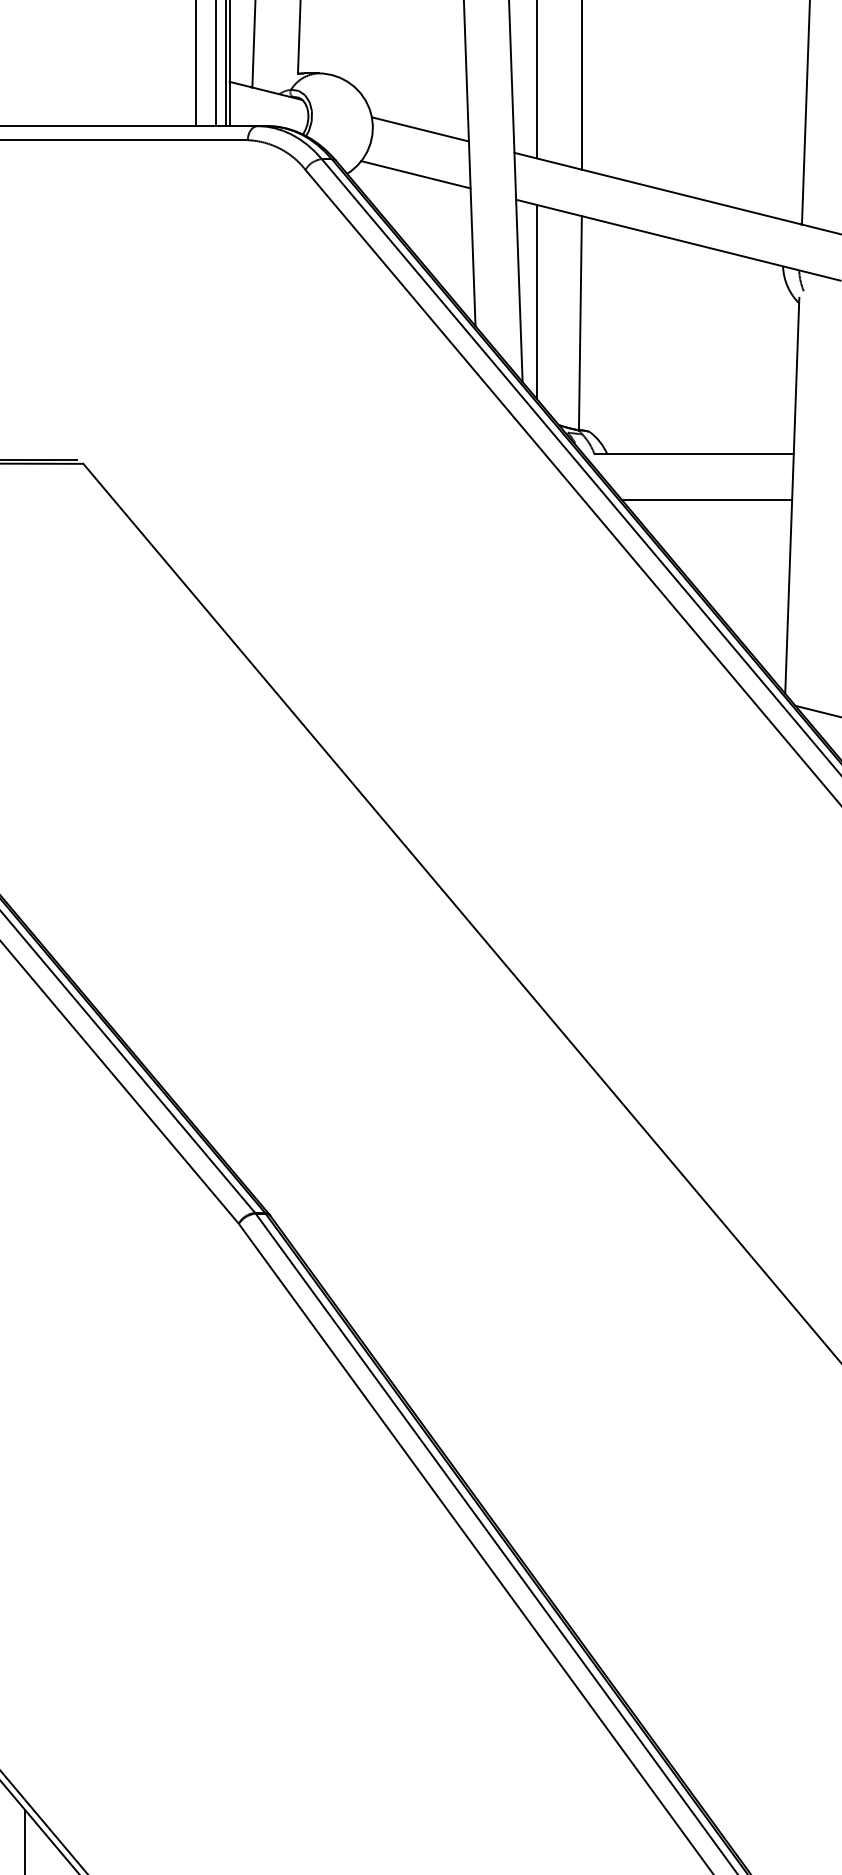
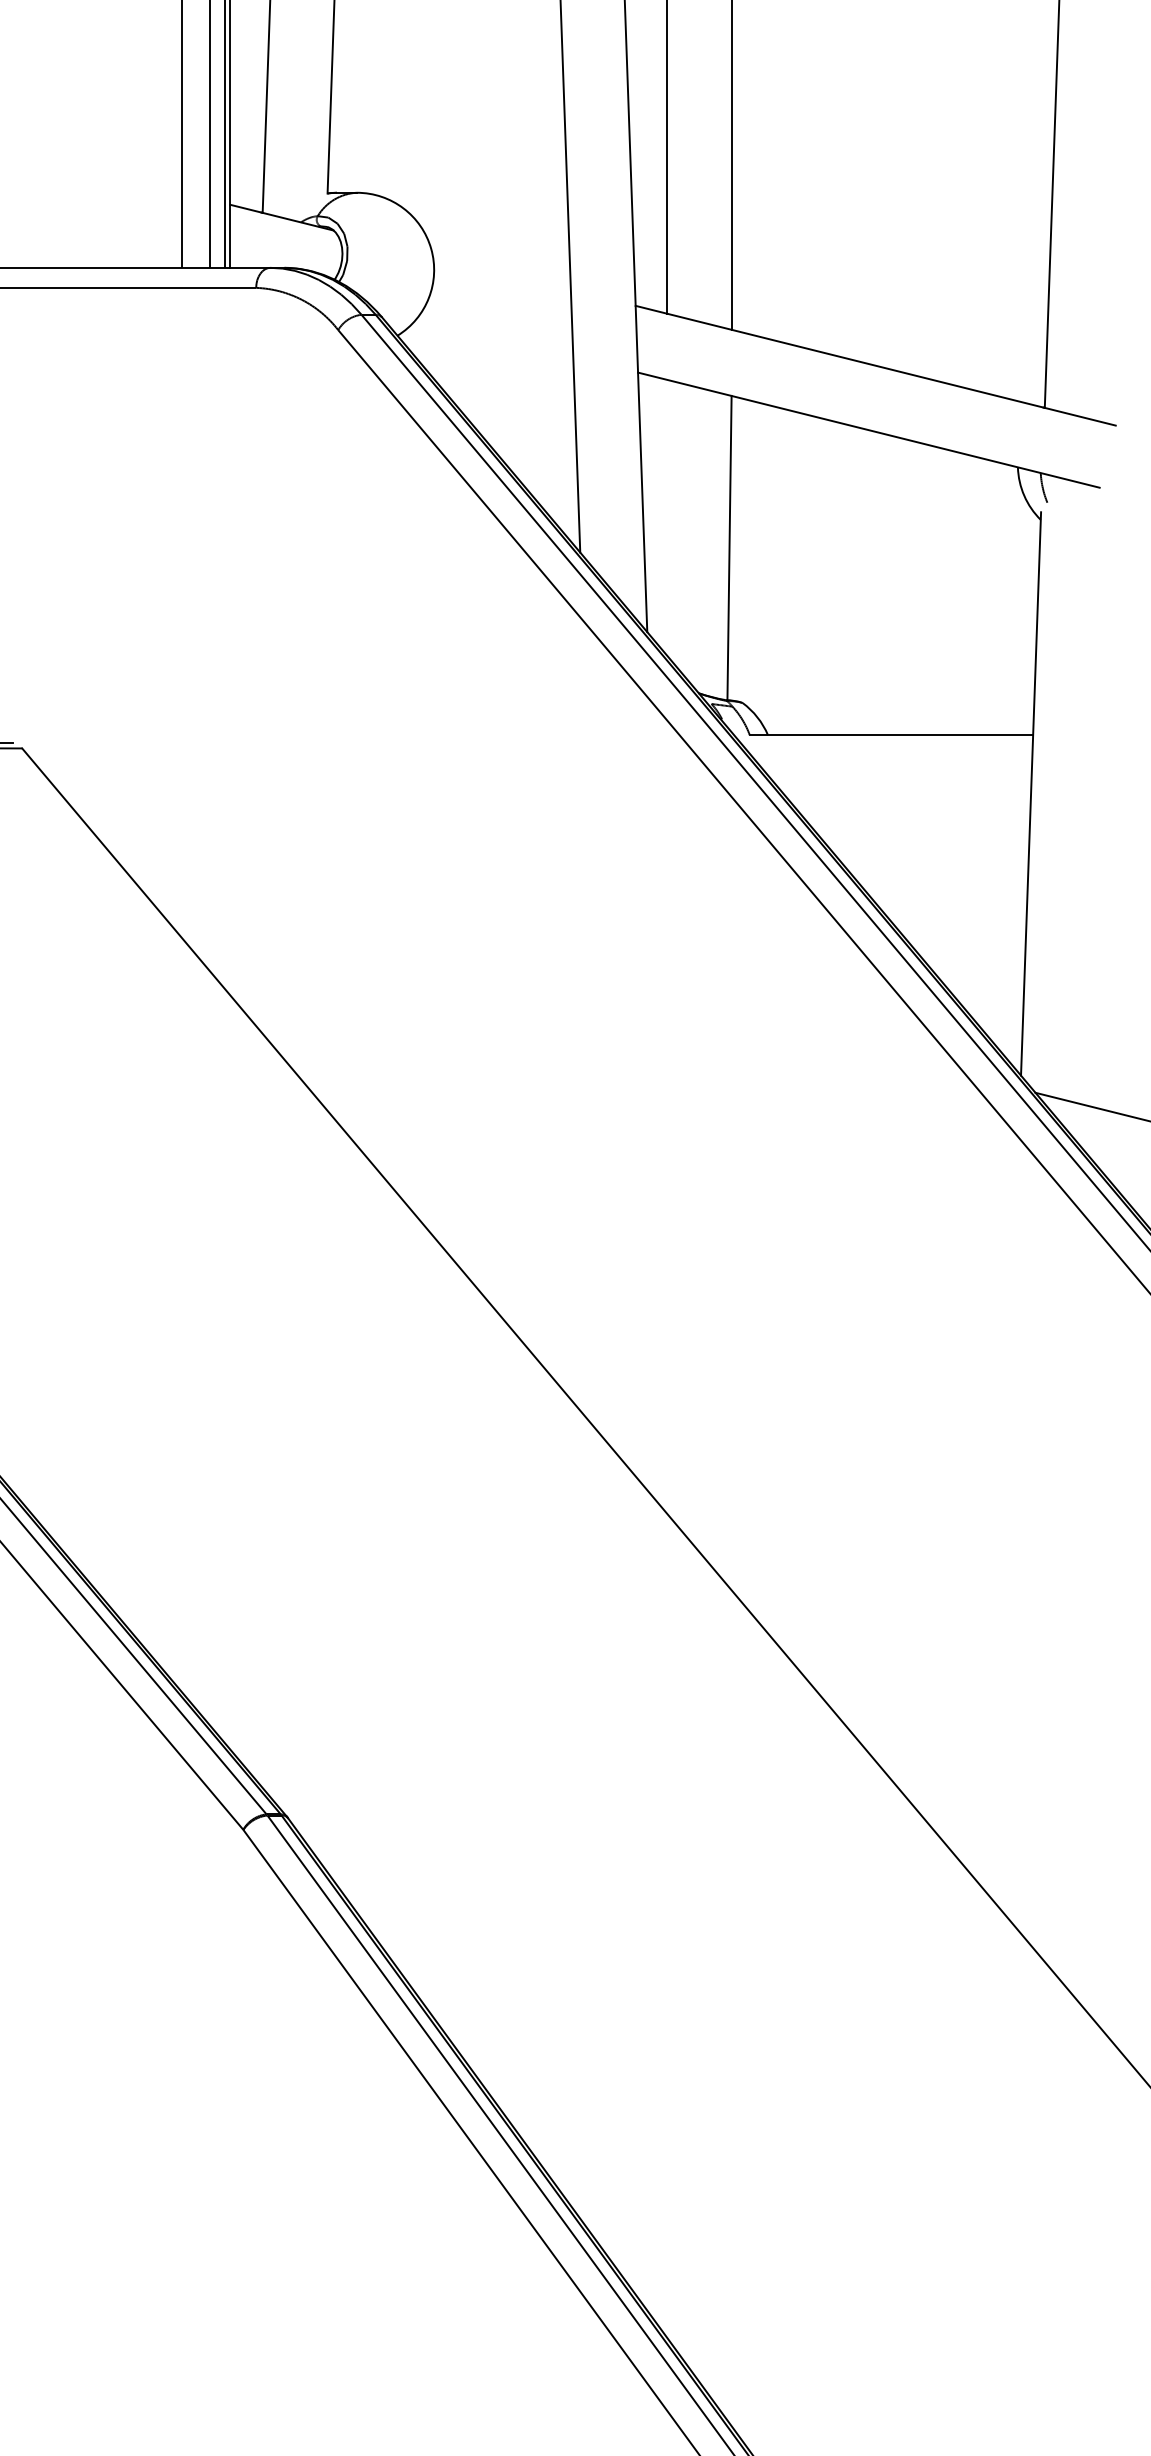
line: (419, 129) -> (500, 272), removed
line: (415, 174) -> (494, 336), removed
line: (536, 301) -> (667, 517), removed
line: (706, 499) -> (908, 799), removed

